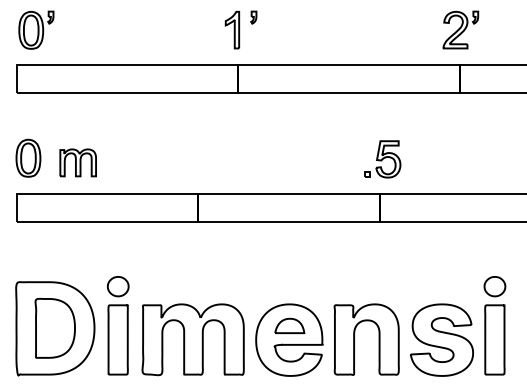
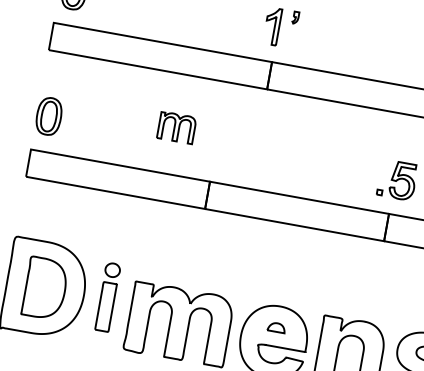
part: (77, 162) -> (176, 127), moved
part: (118, 325) -> (108, 296), size x0.7
part: (289, 325) -> (276, 327), size x0.6

